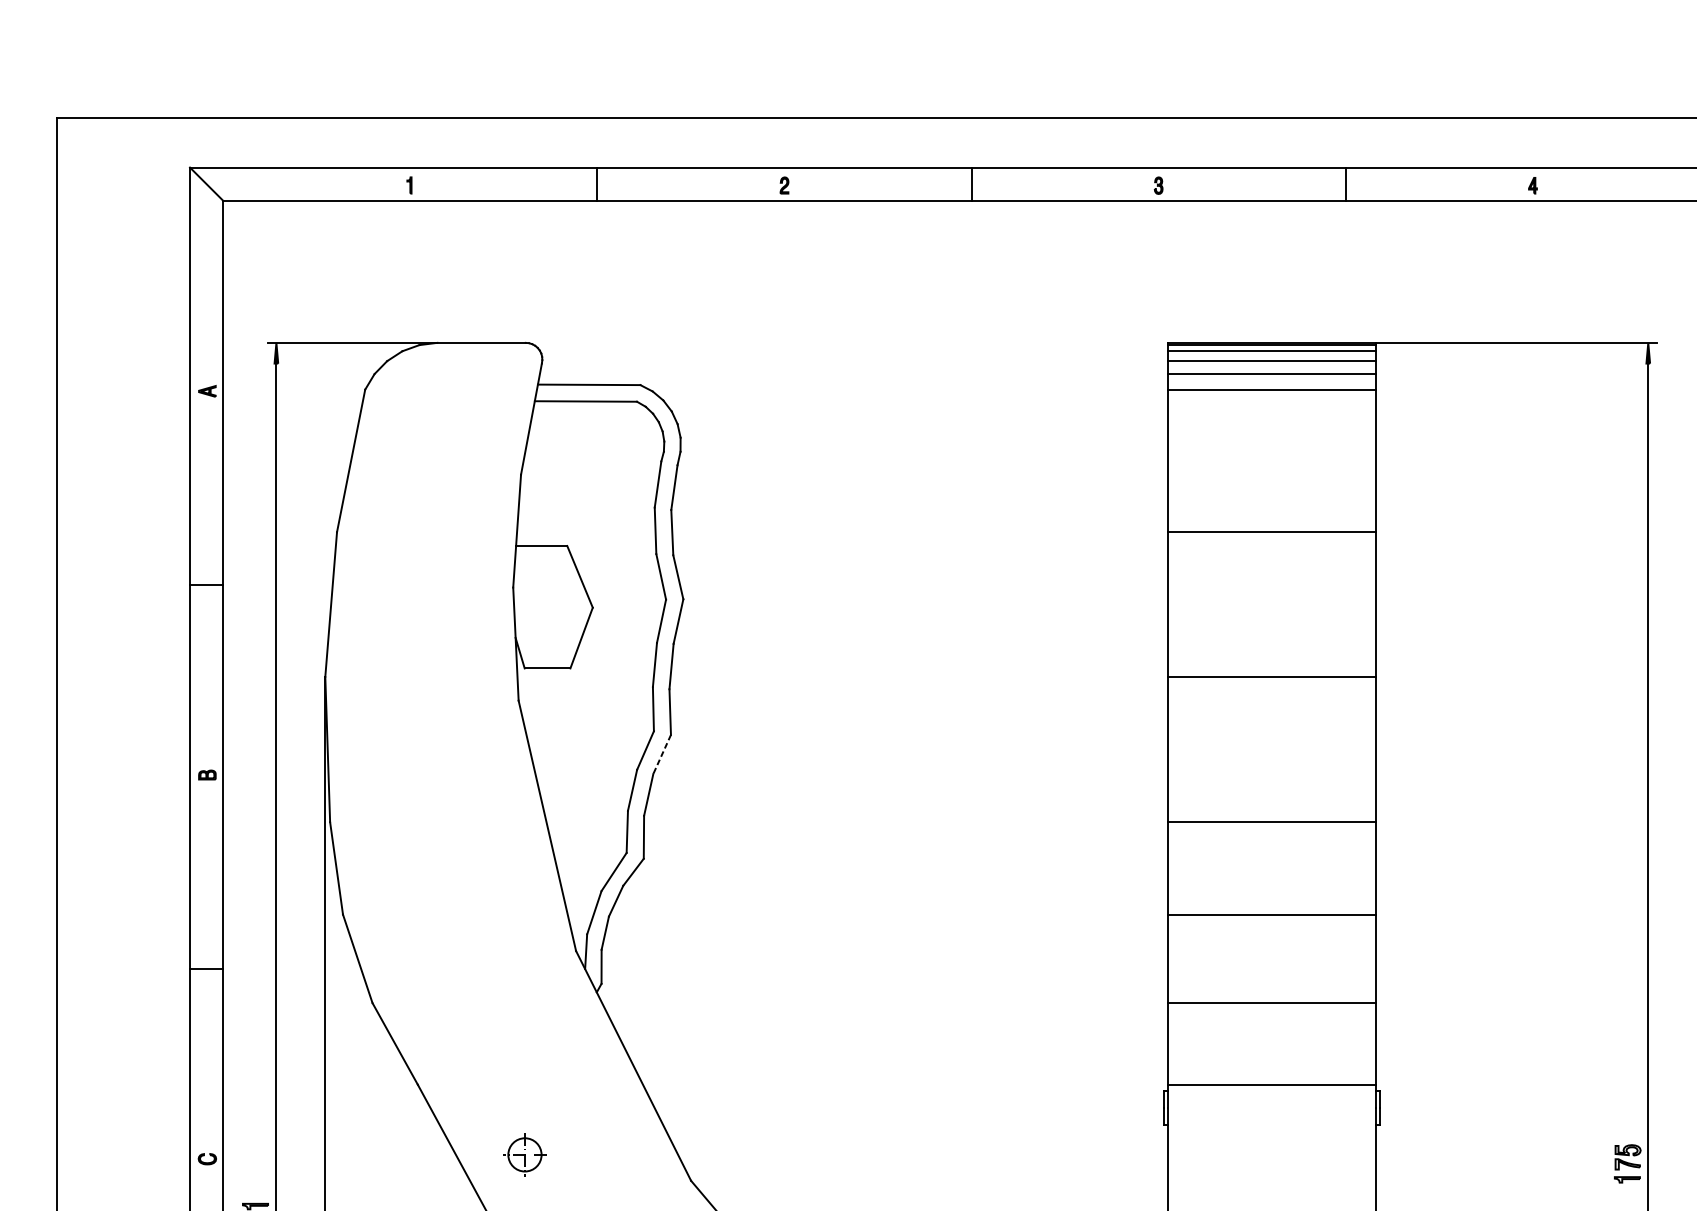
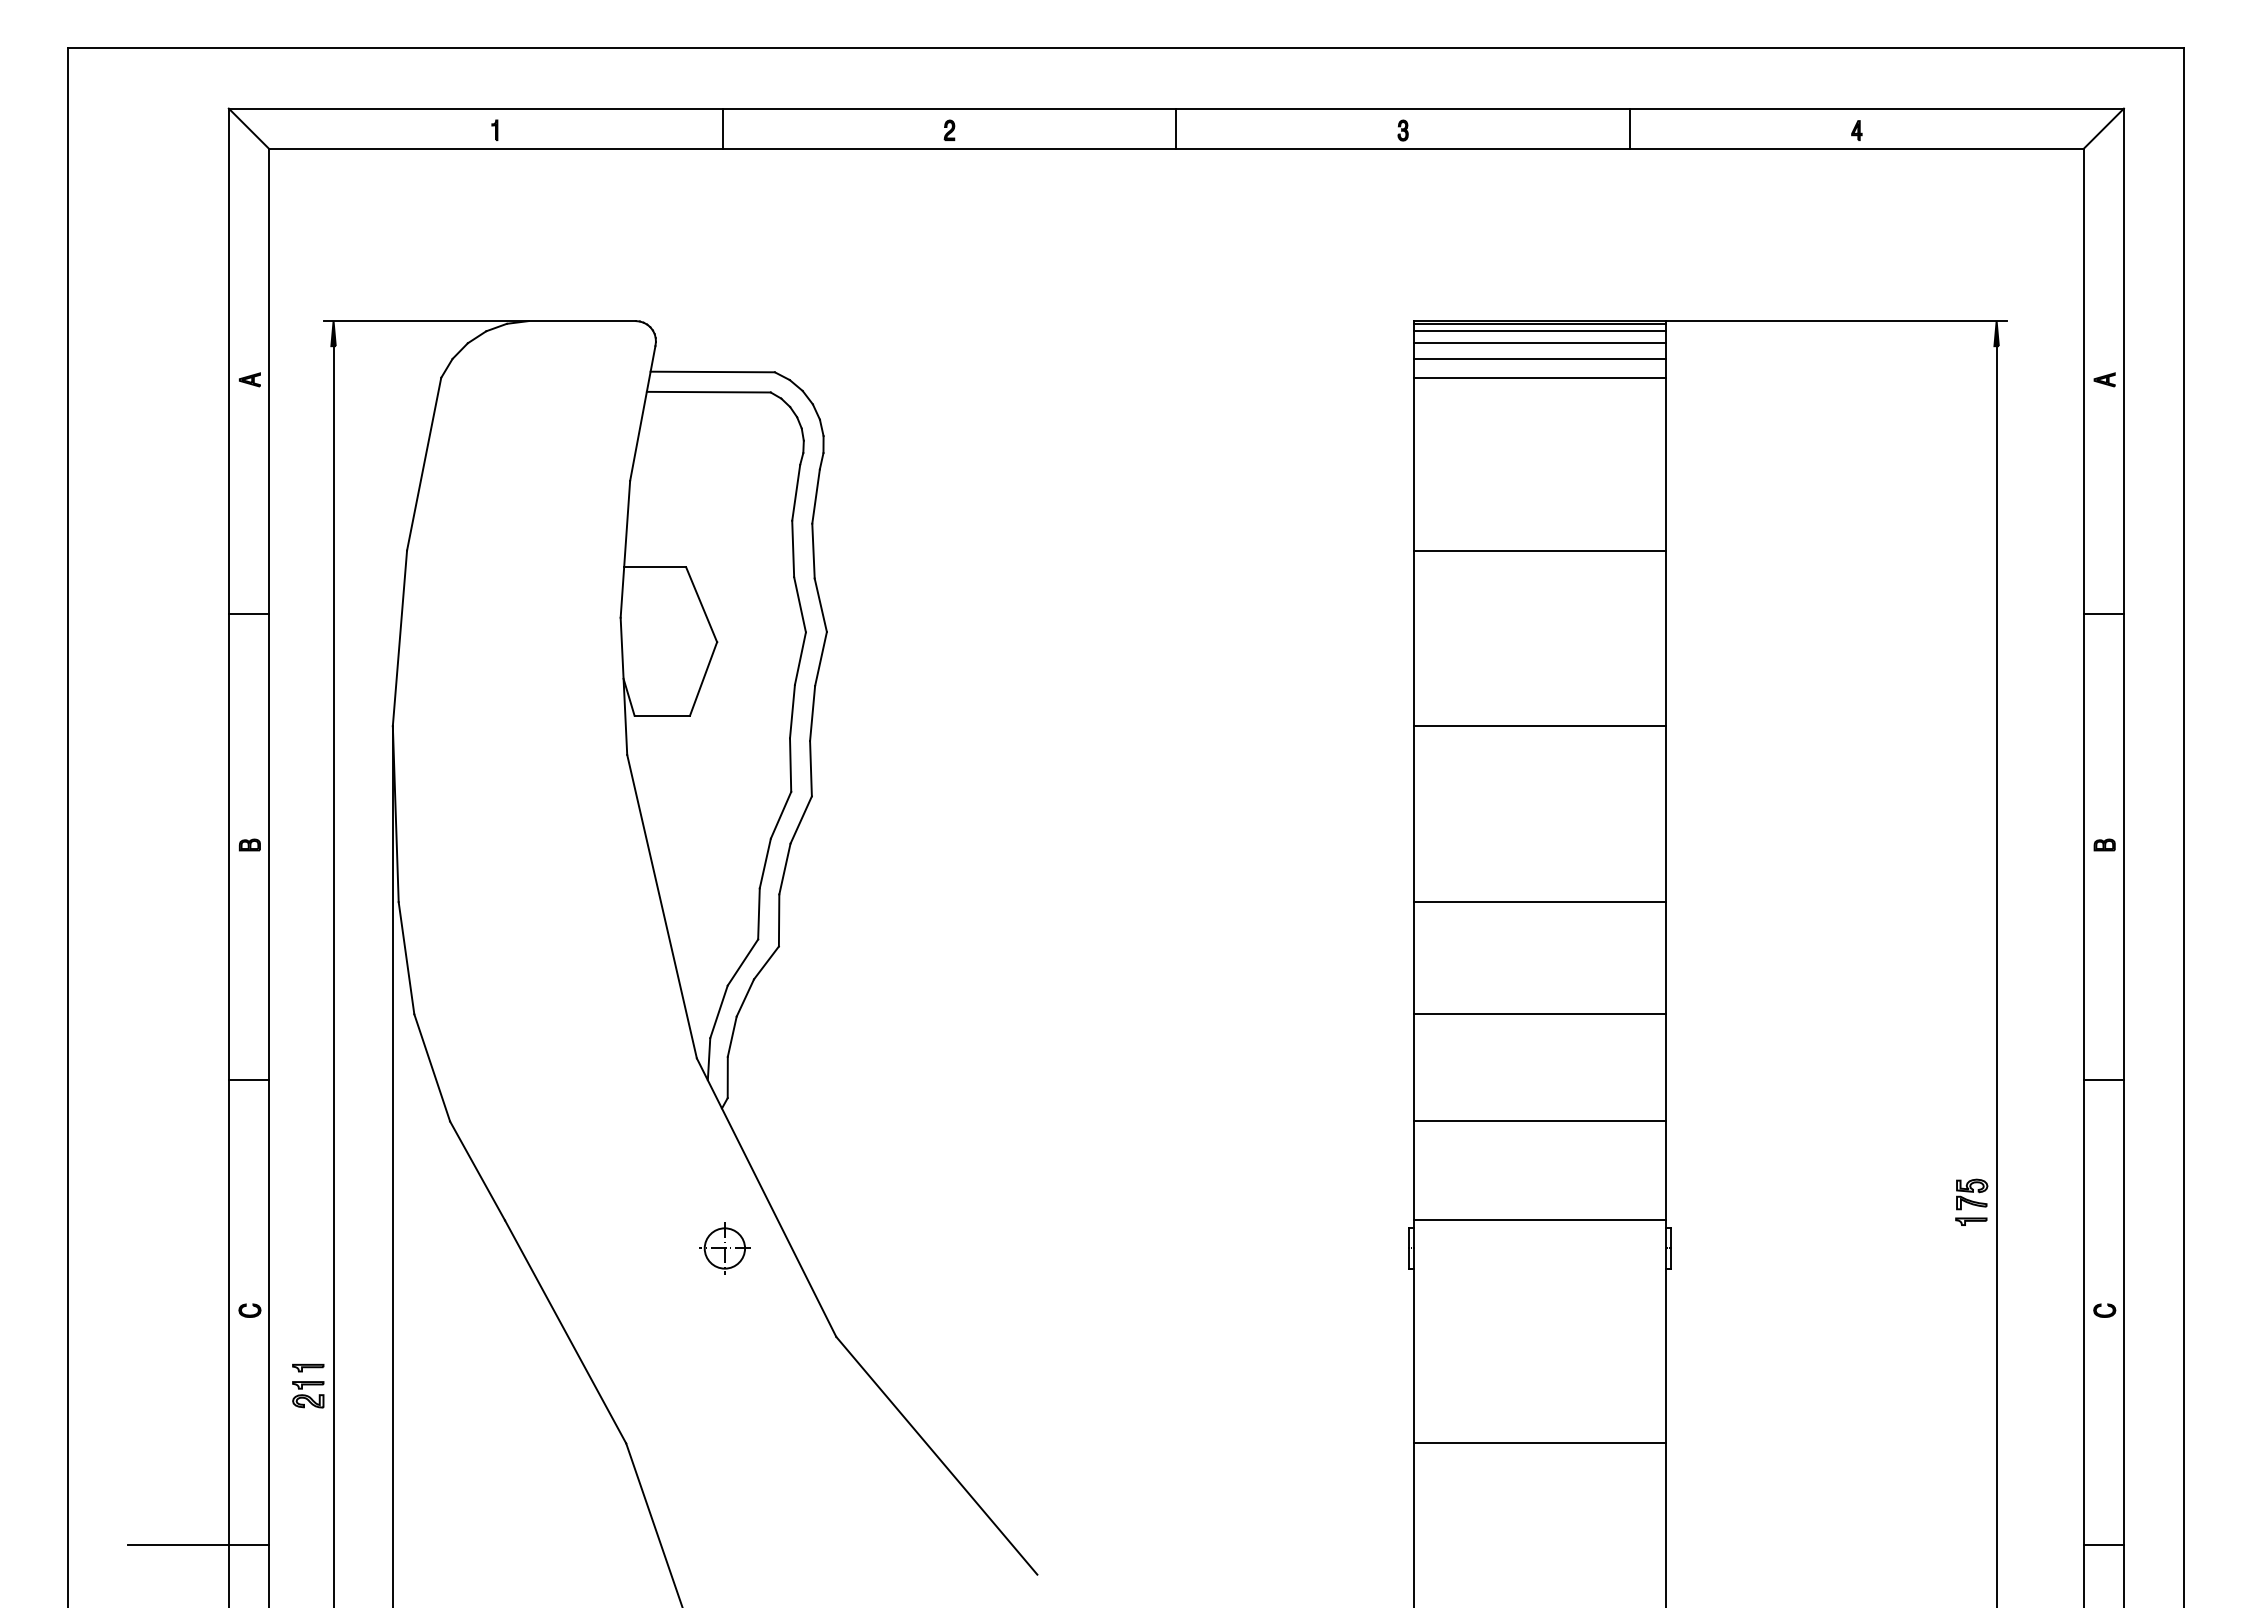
line: (662, 754) -> (801, 820), dashed -> solid
part: (524, 1154) -> (724, 1248), moved
part: (1627, 1163) -> (1971, 1201), moved

